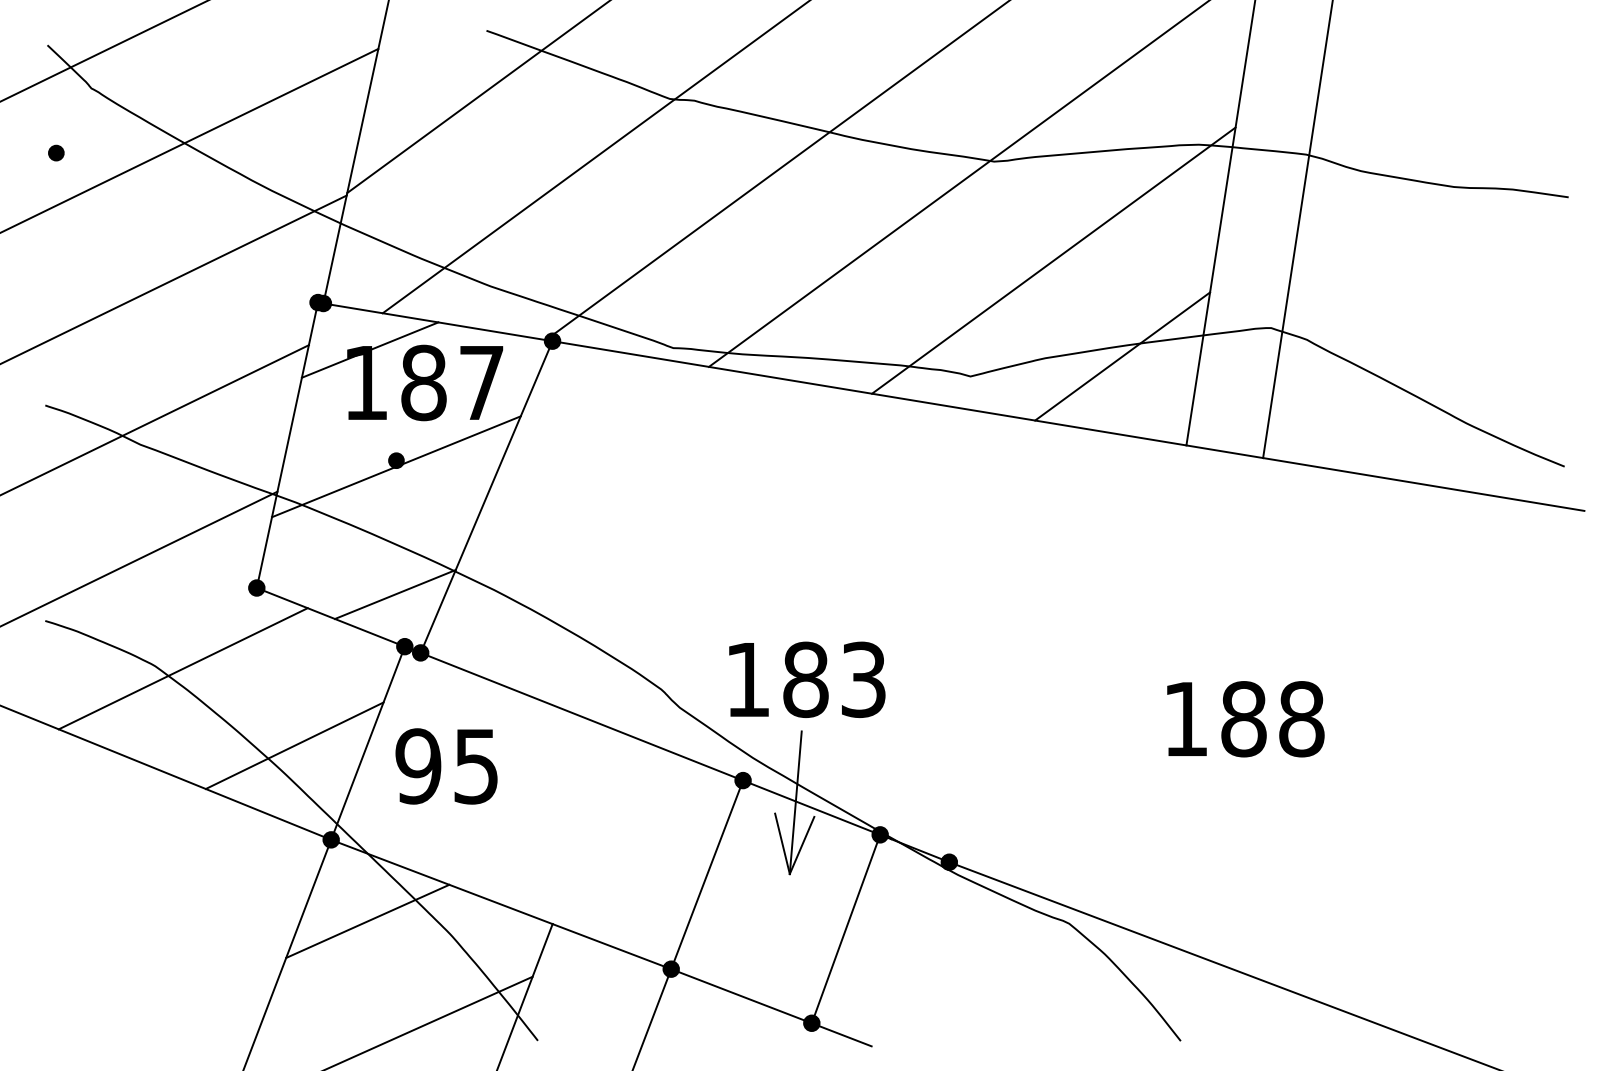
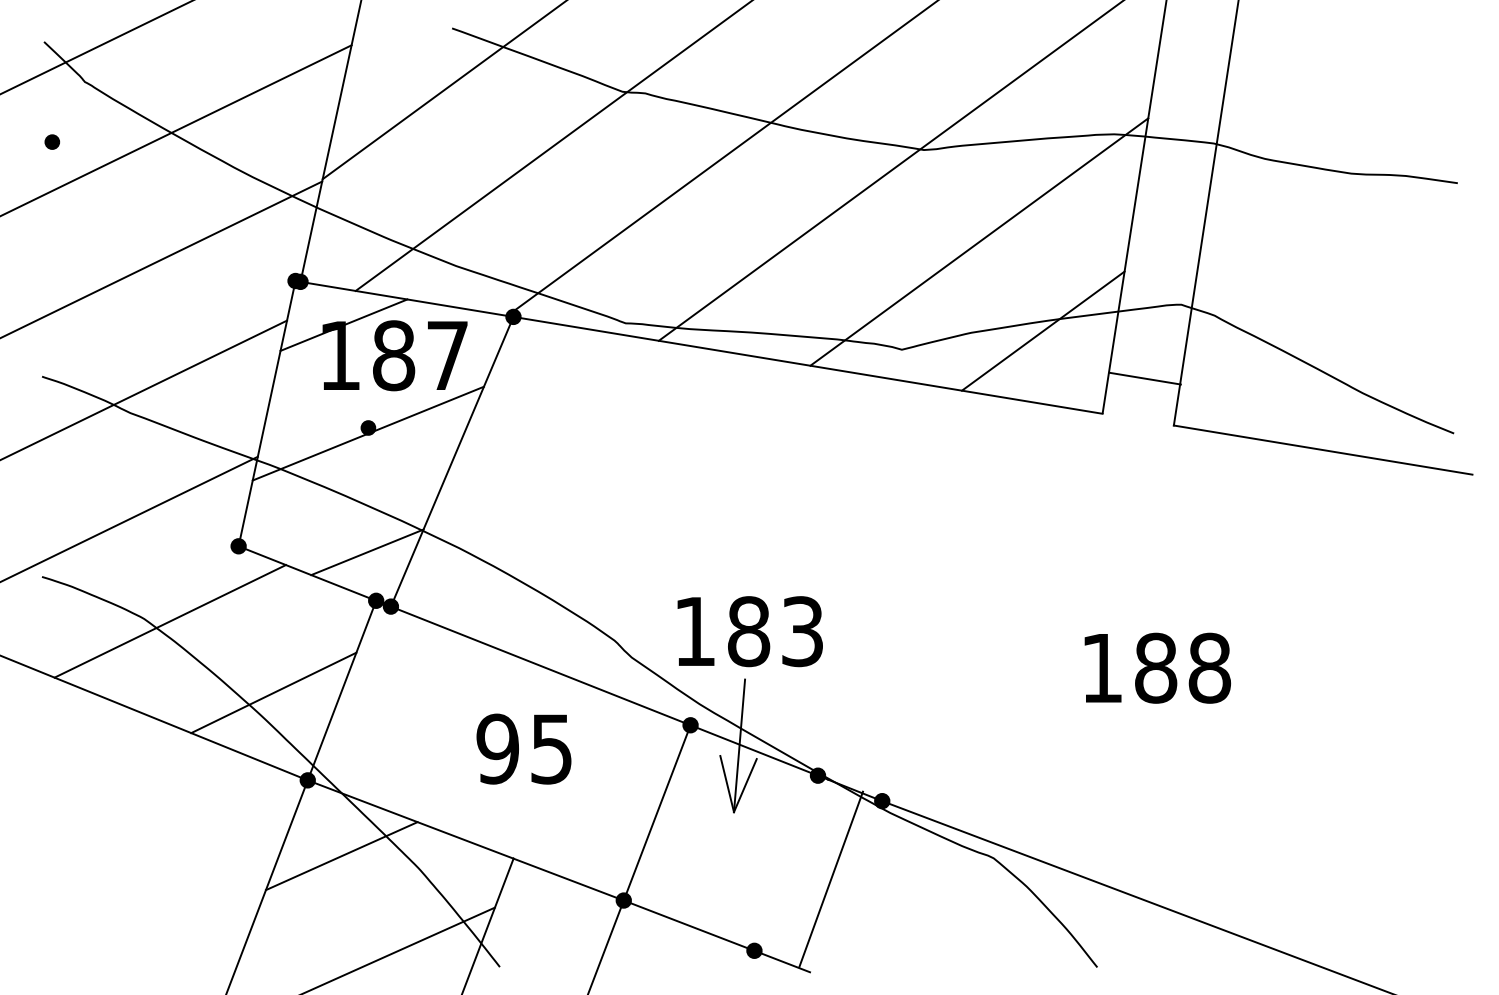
line: (1223, 451) -> (1144, 378), moved
text: (446, 765) -> (523, 748), moved
line: (845, 928) -> (830, 878), moved

